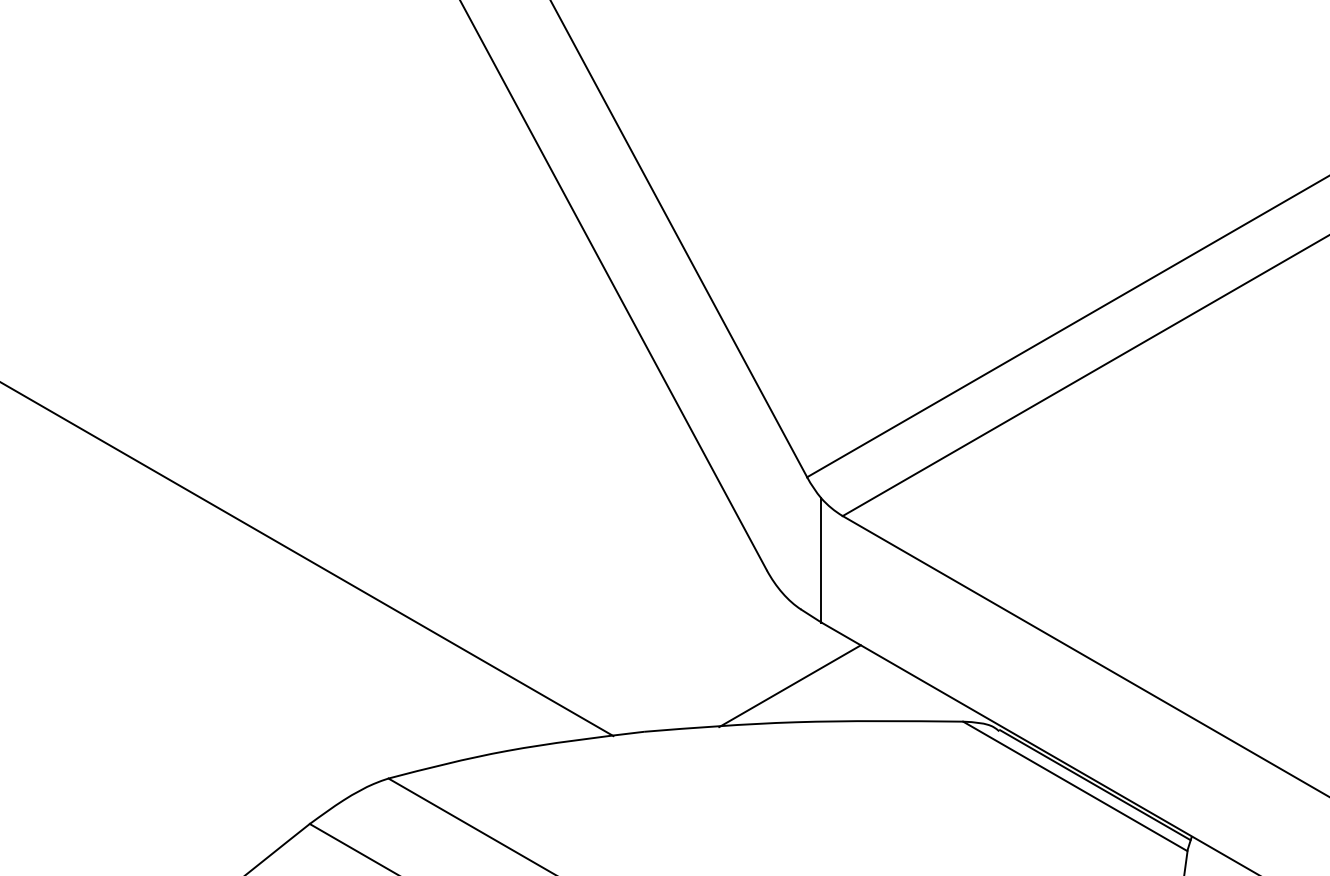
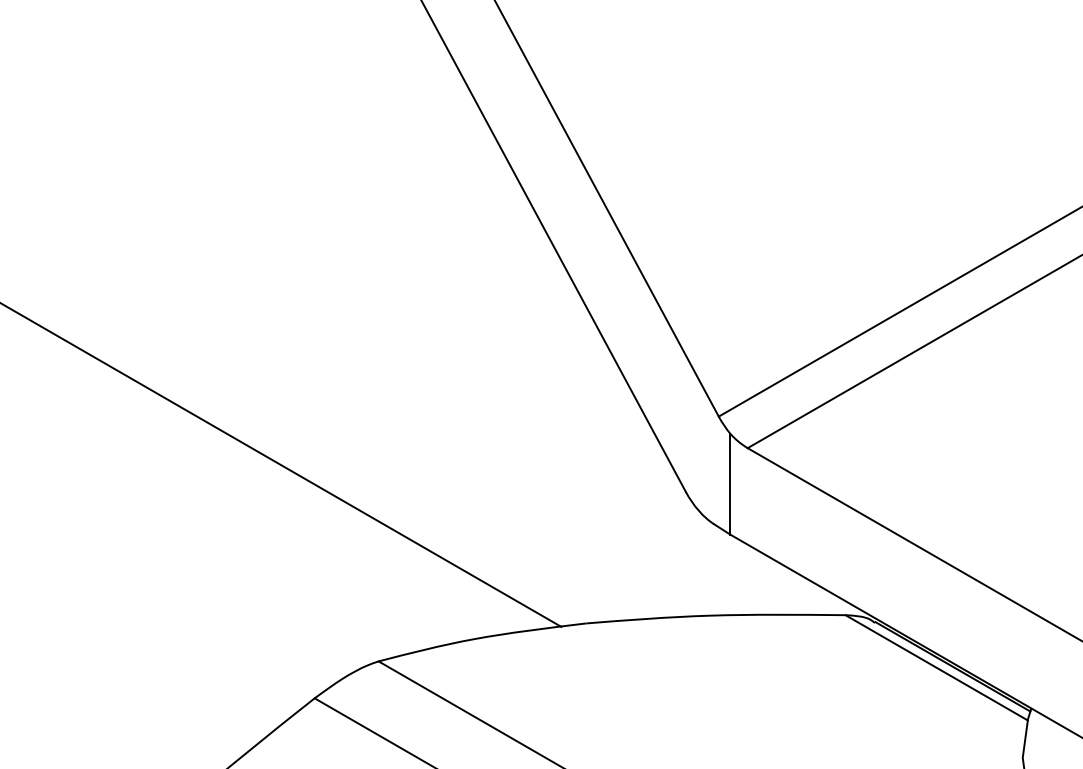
line: (789, 686) -> (704, 586), removed

